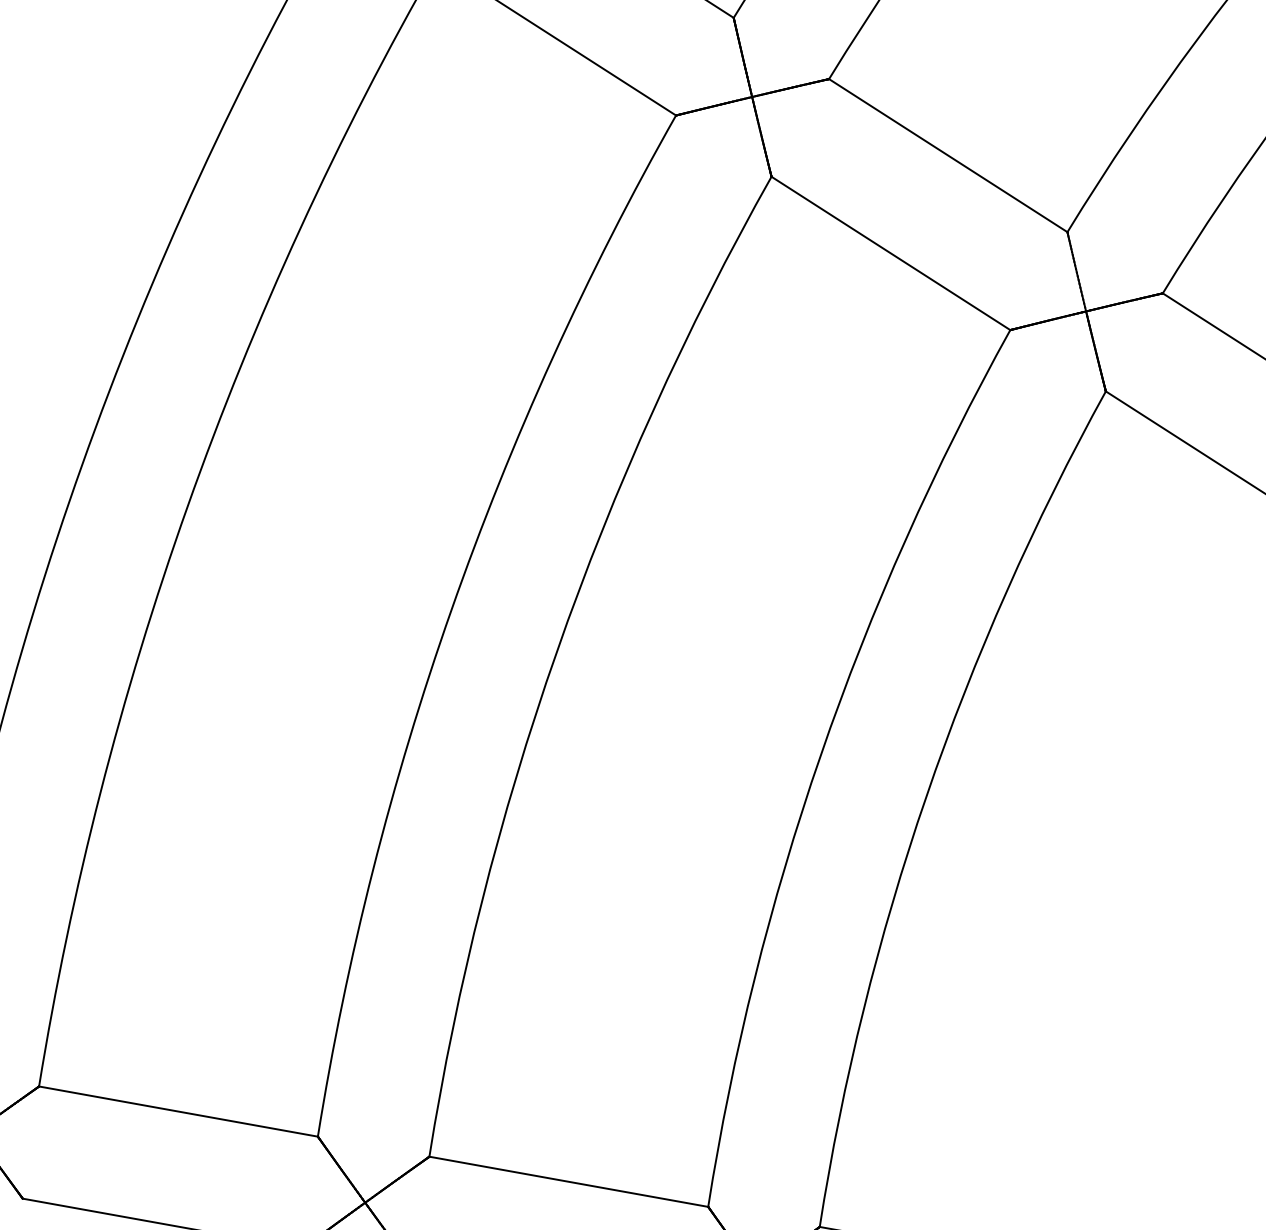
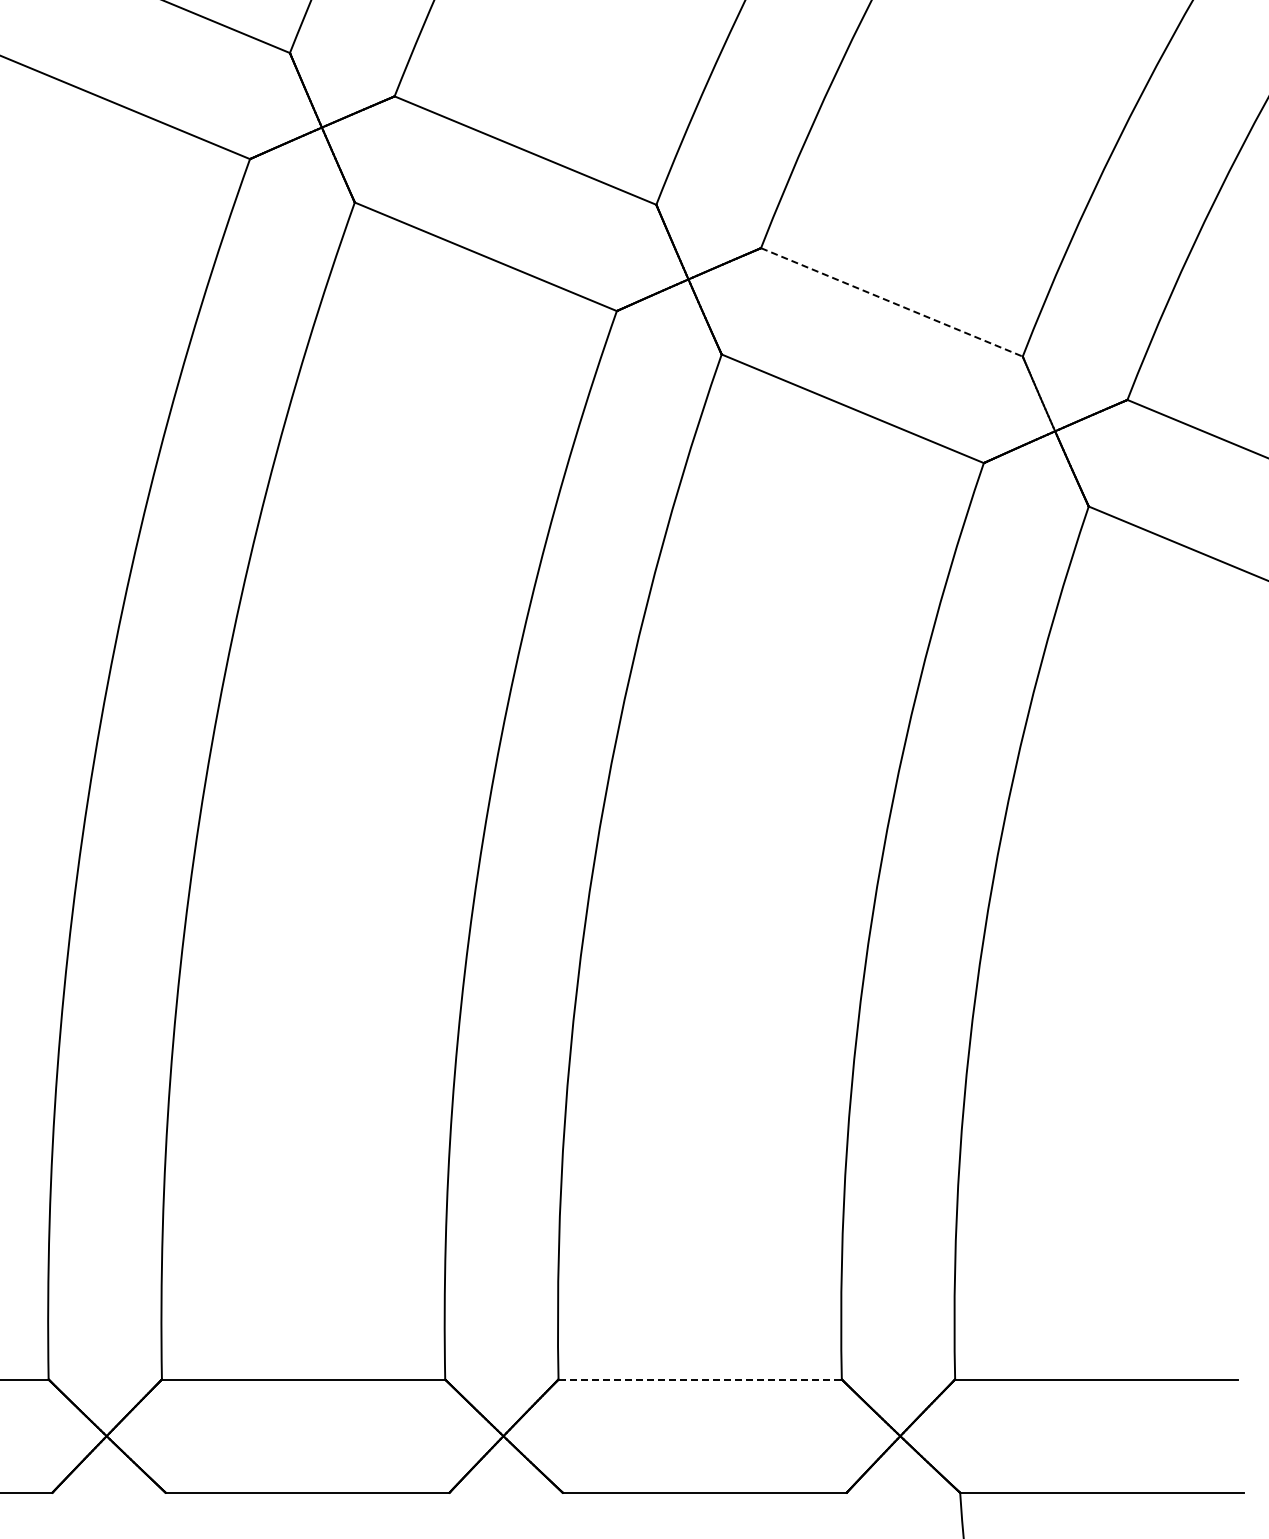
line: (947, 155) -> (891, 302), solid -> dashed
line: (569, 1181) -> (700, 1379), solid -> dashed

